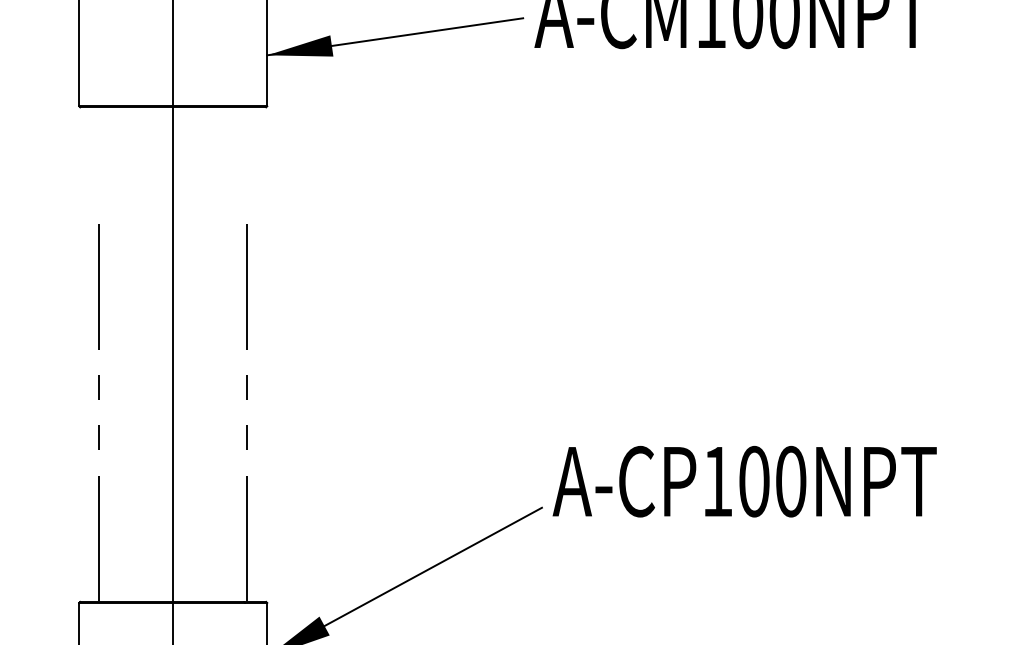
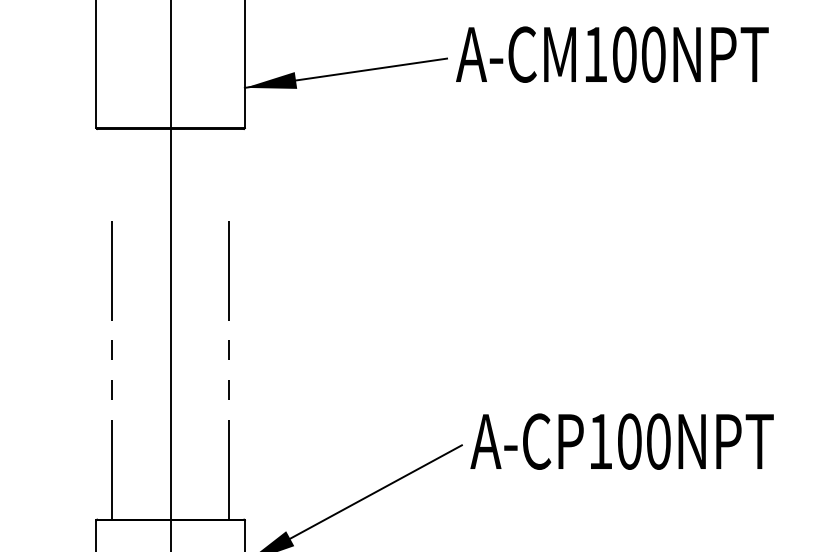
text: (743, 481) -> (621, 441), moved

